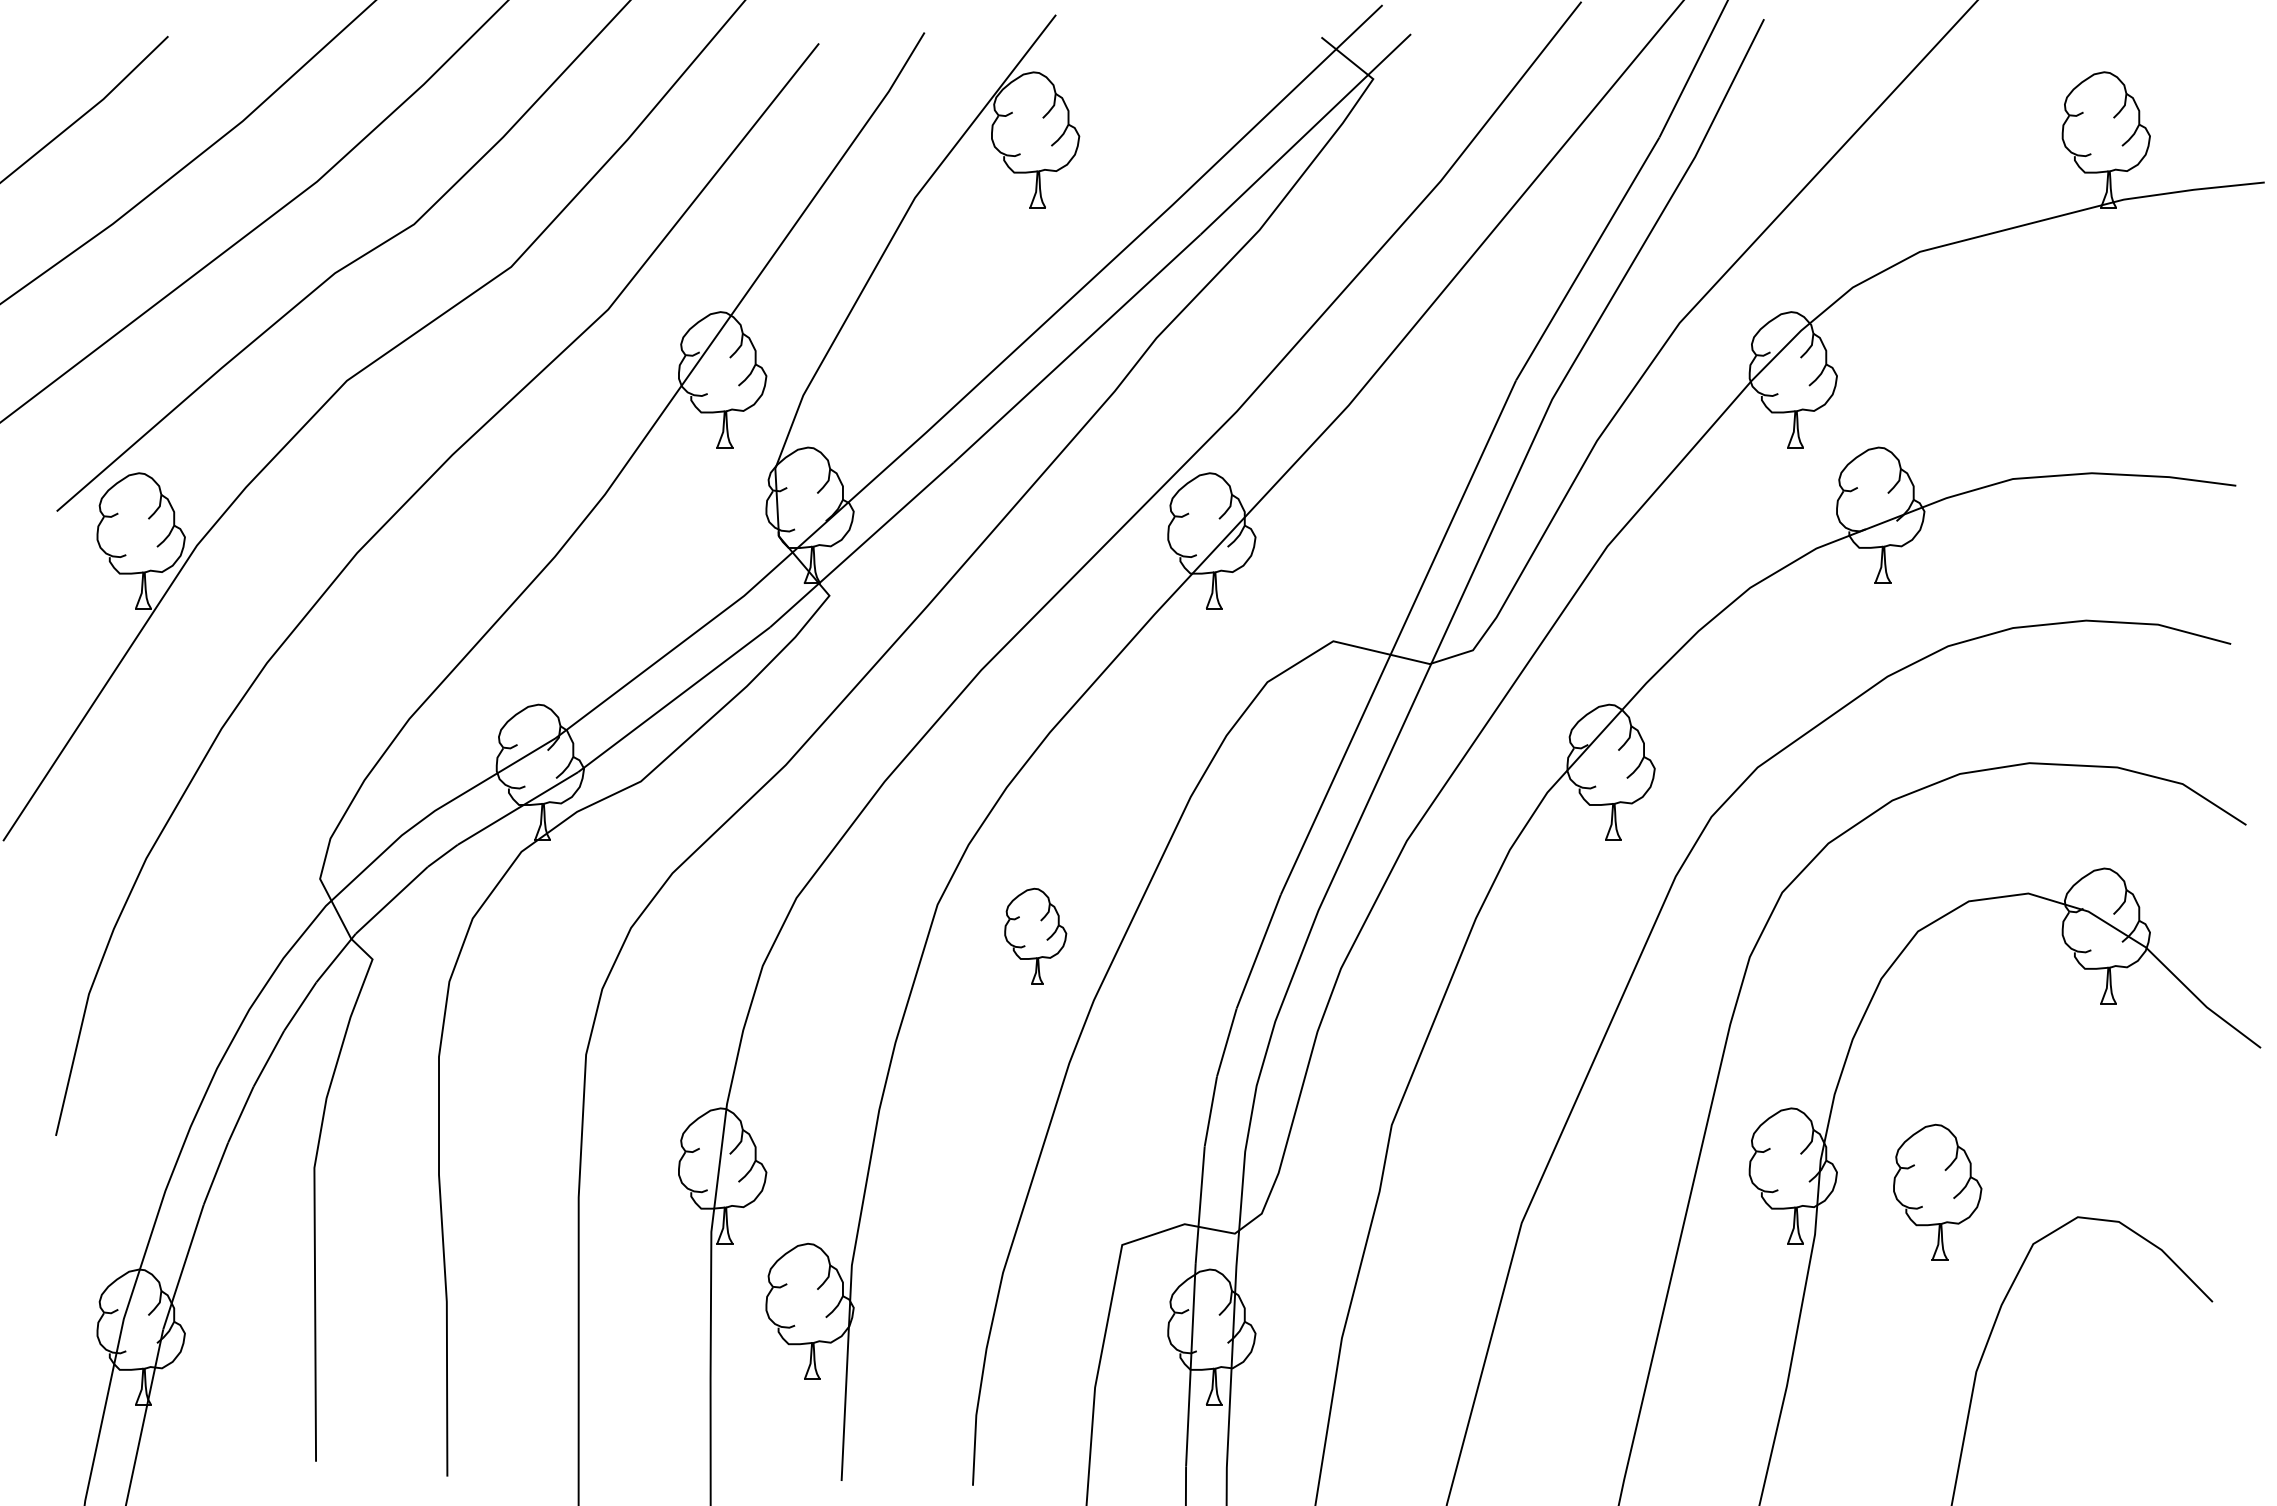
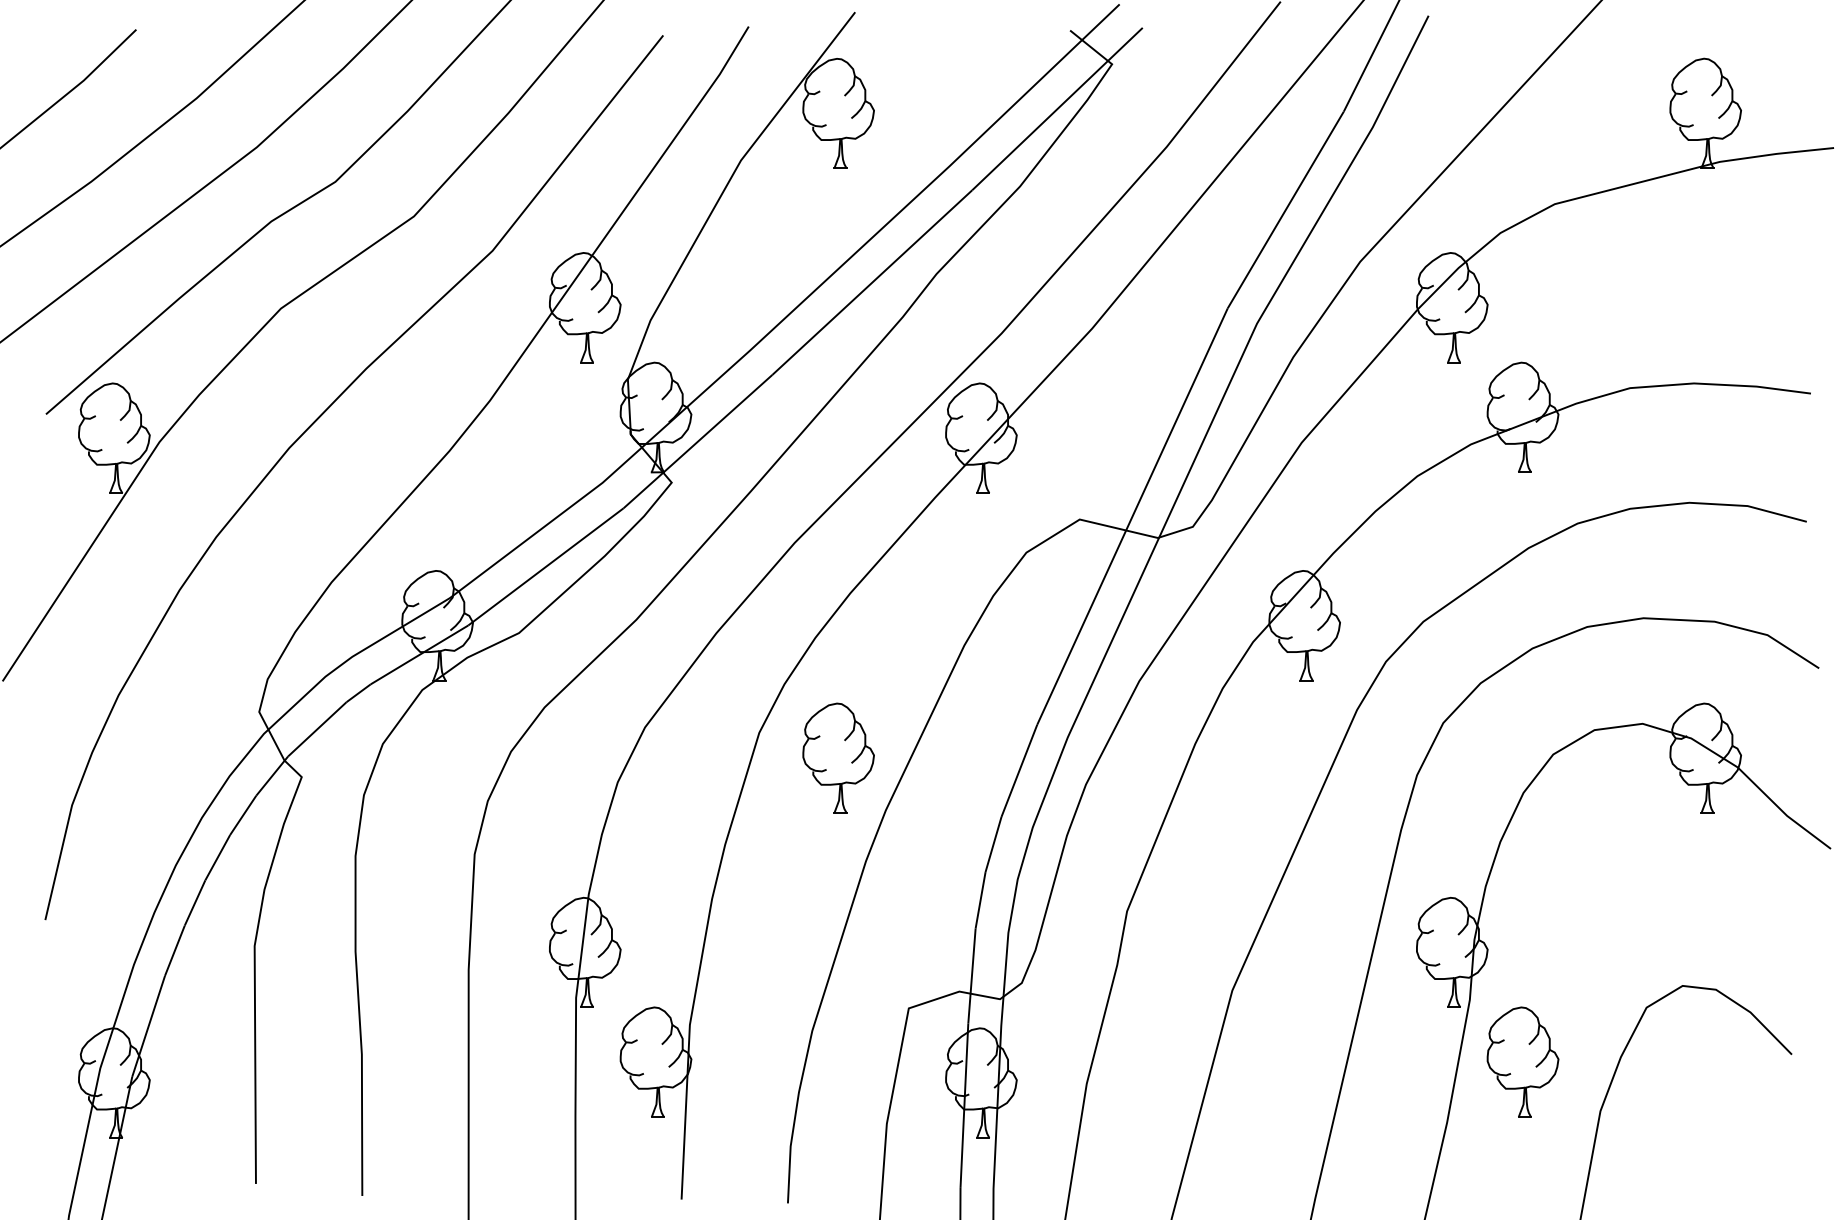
part: (1035, 935) -> (838, 757), size x1.43
part: (1937, 1191) -> (1522, 1061), moved

